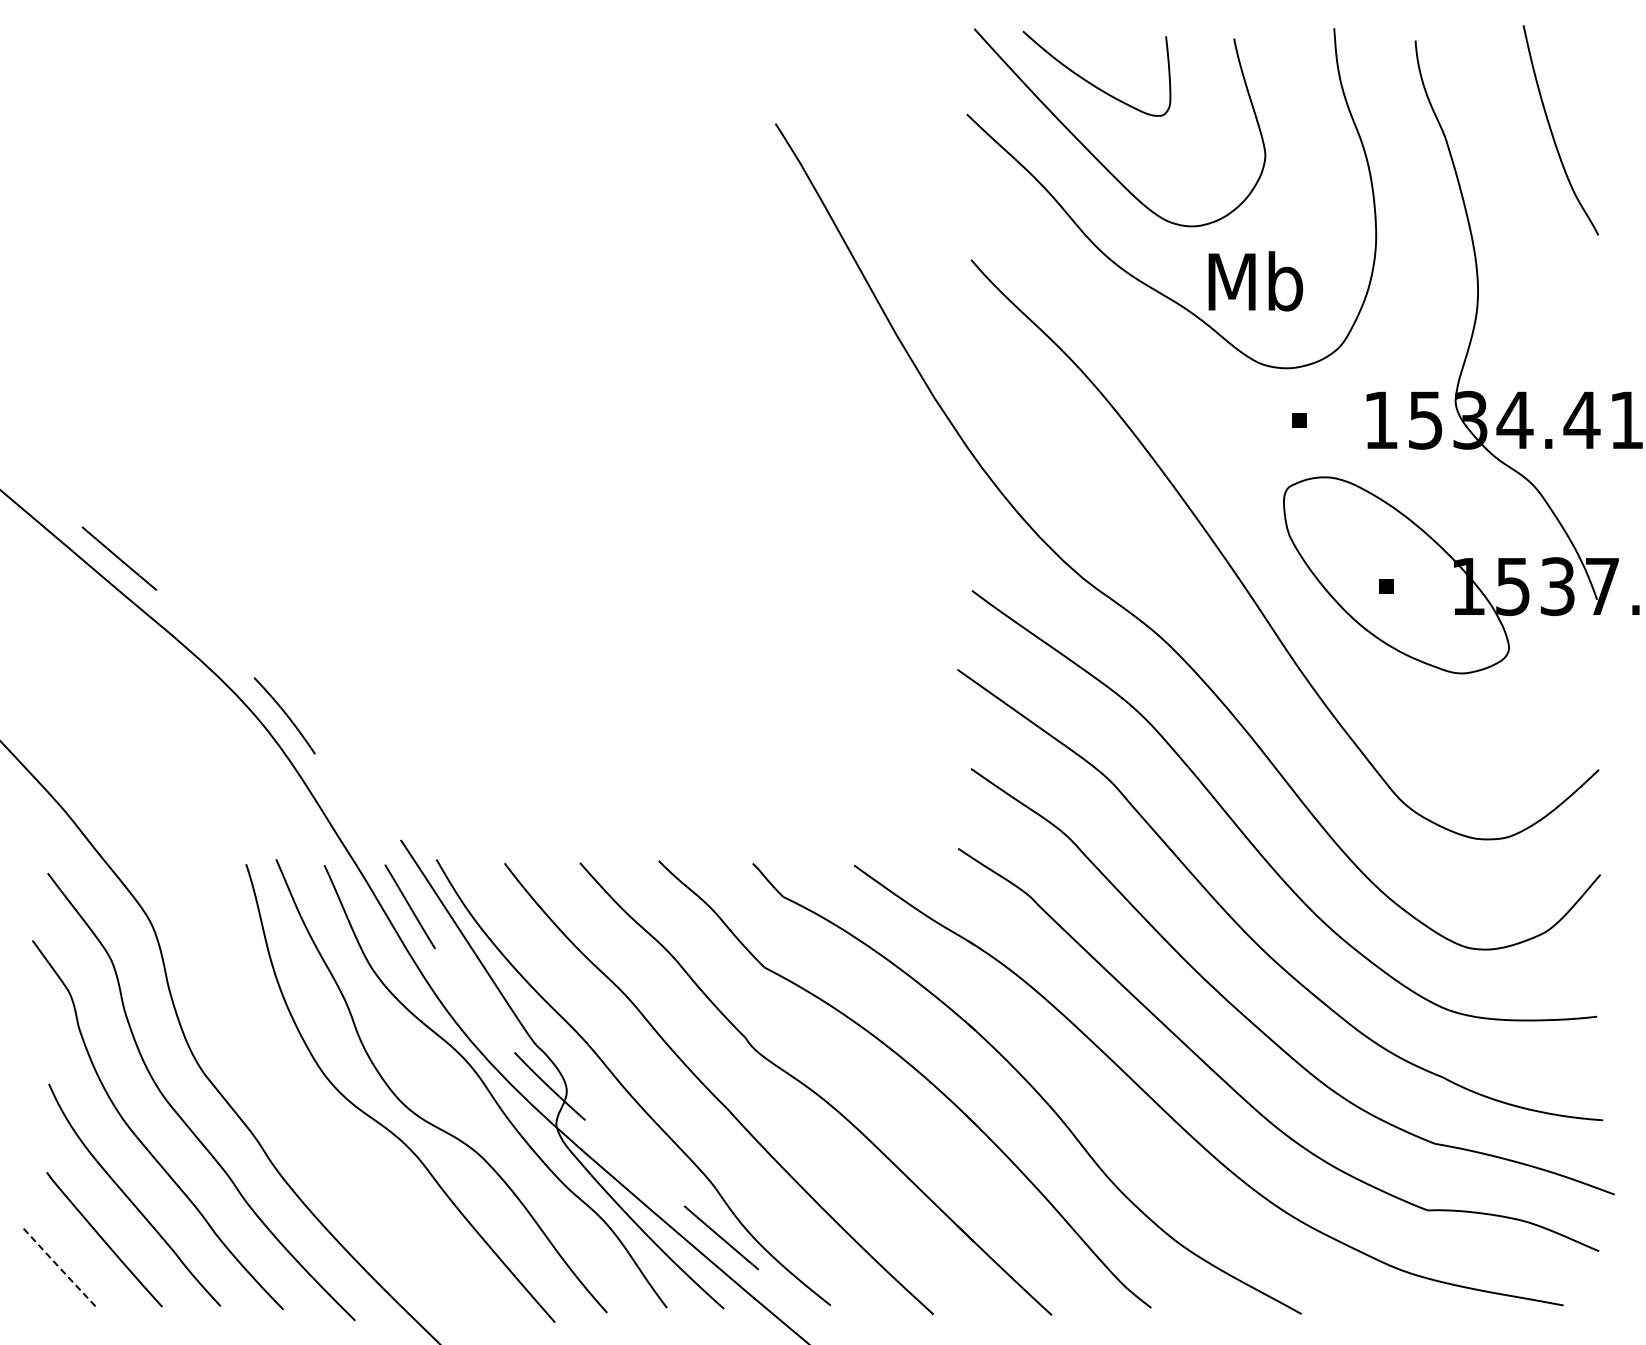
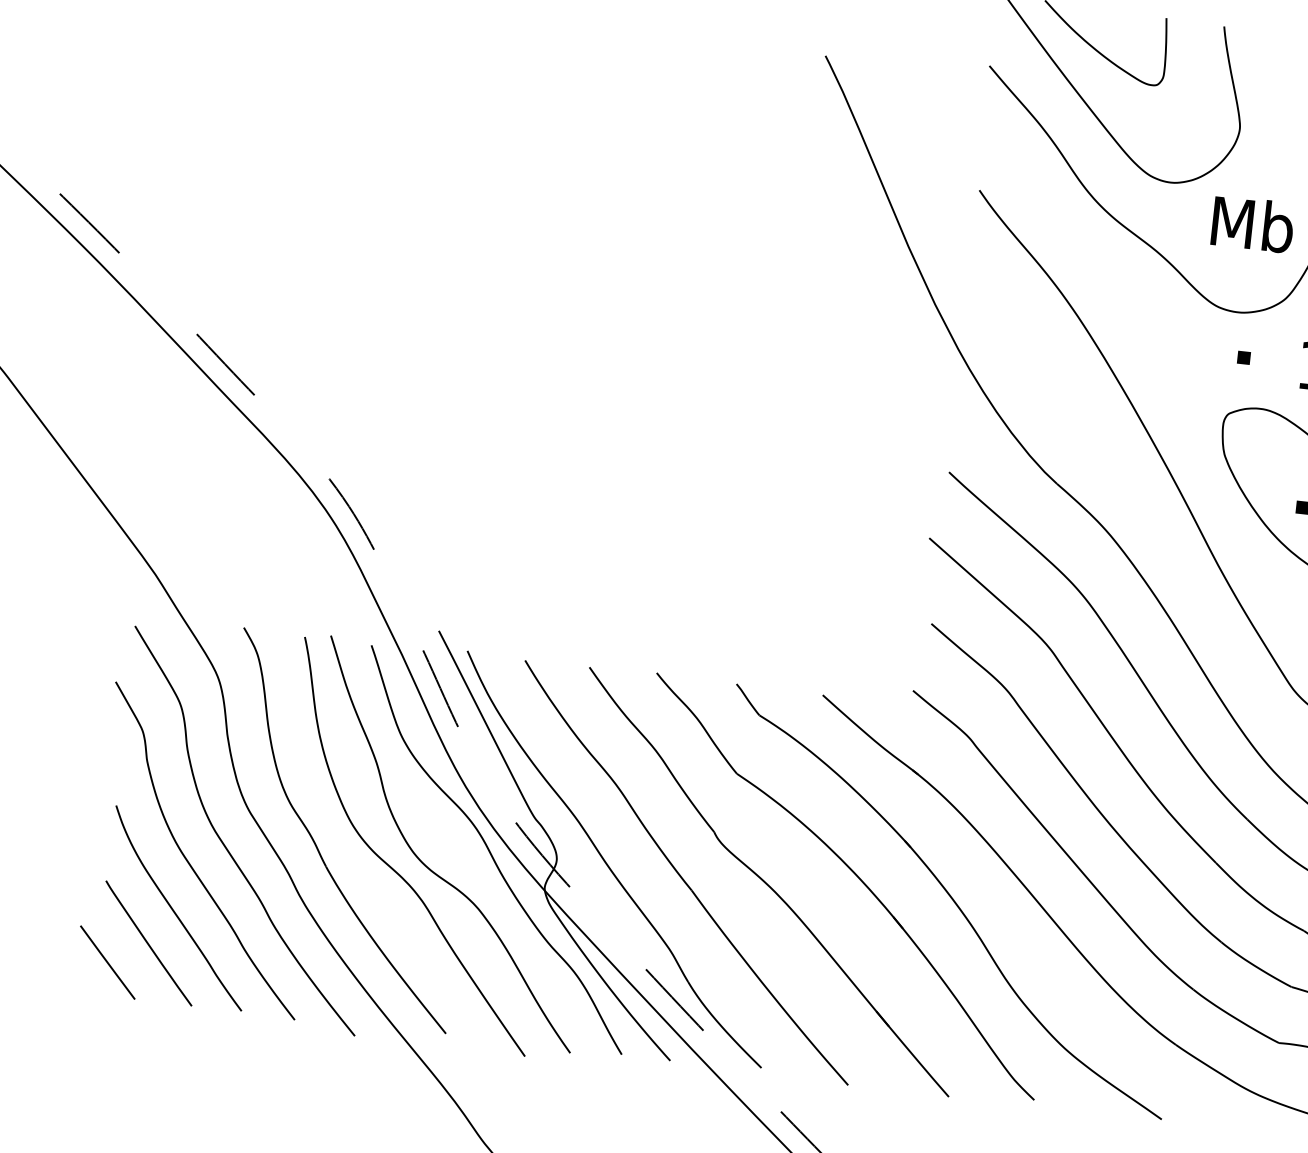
text: (1255, 281) -> (1252, 224), moved
part: (284, 1100) -> (315, 841), added
line: (58, 1266) -> (107, 962), dashed -> solid

